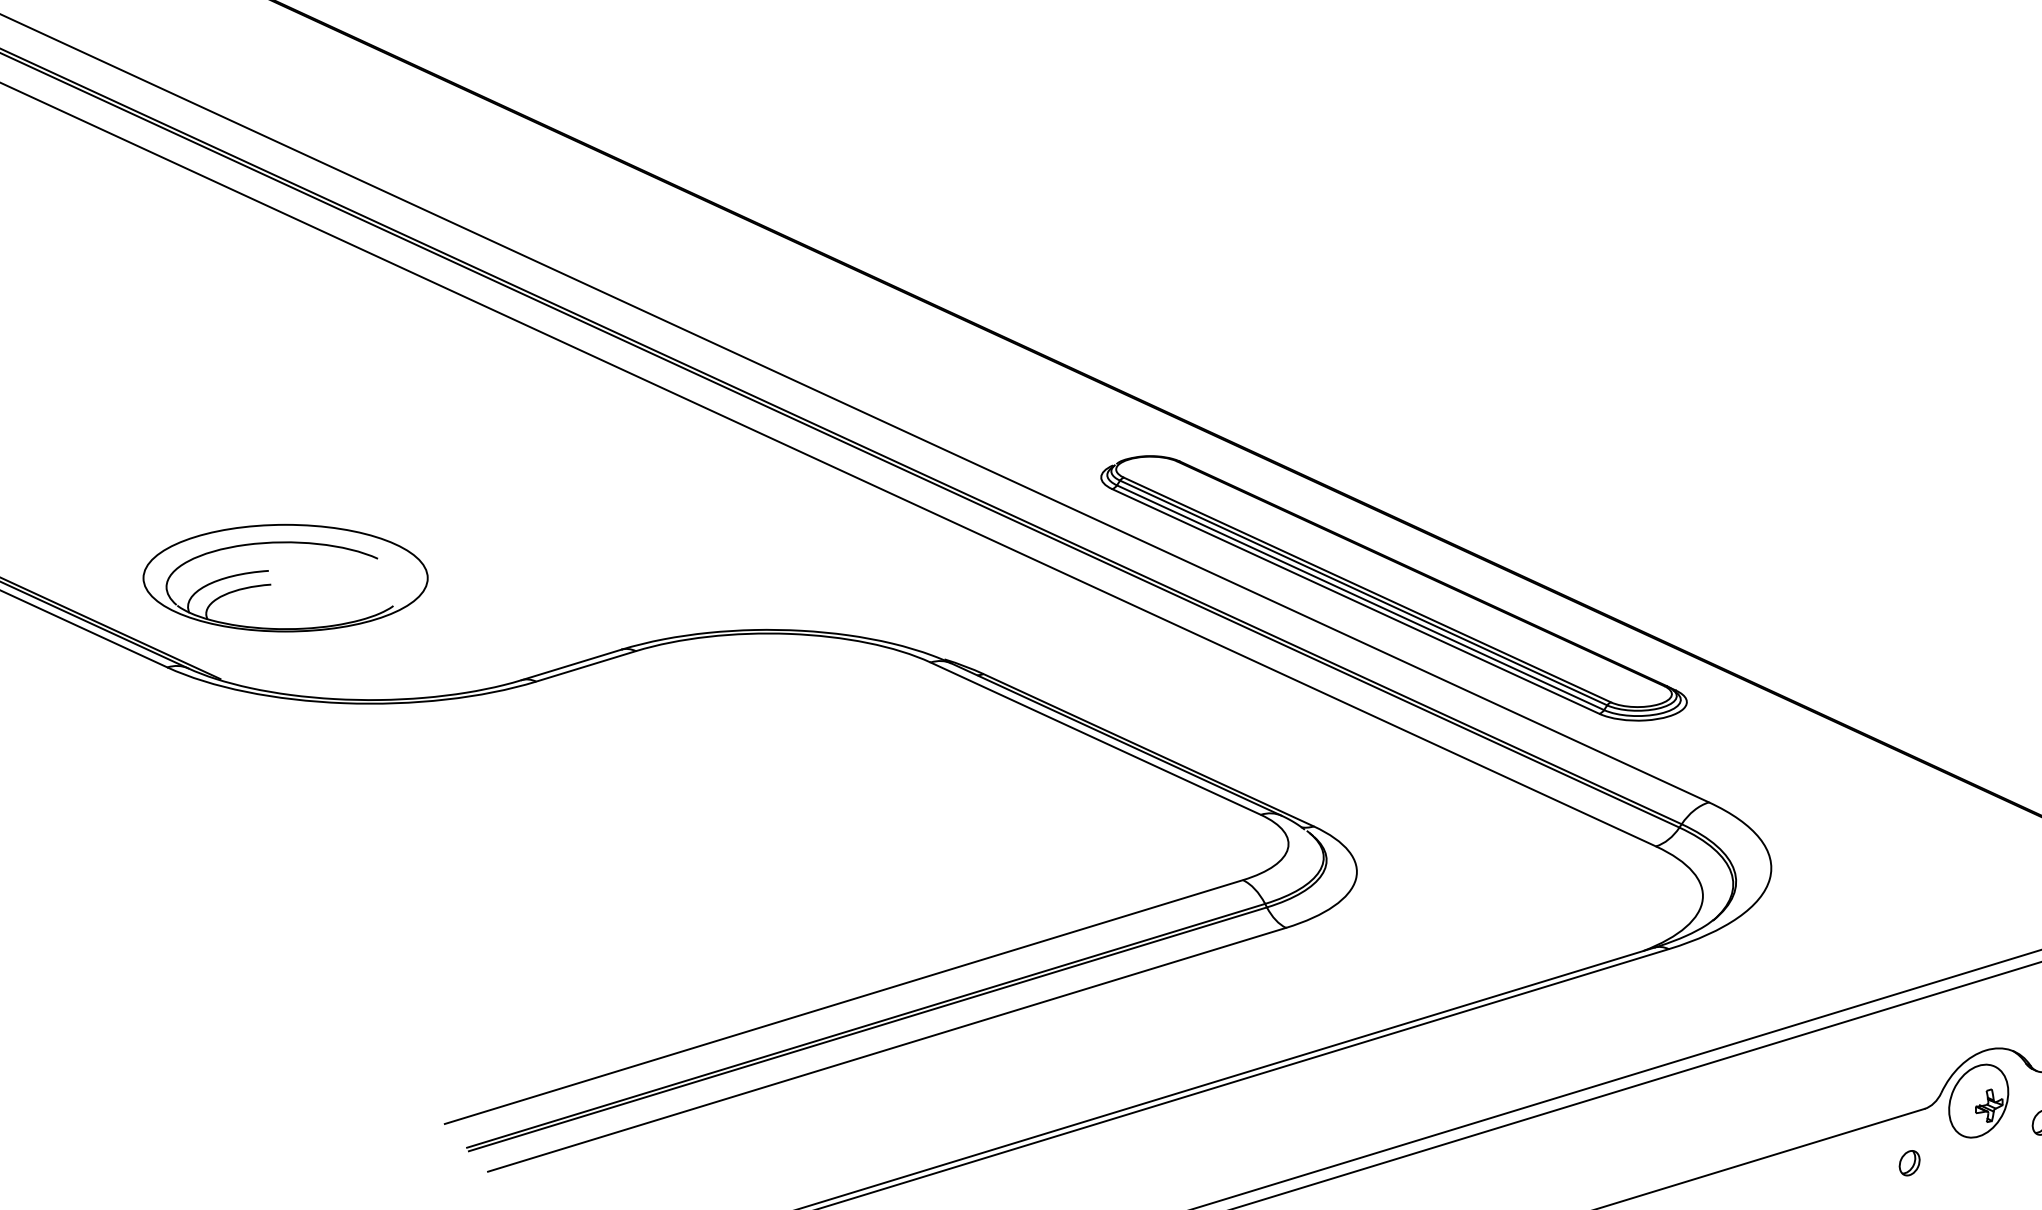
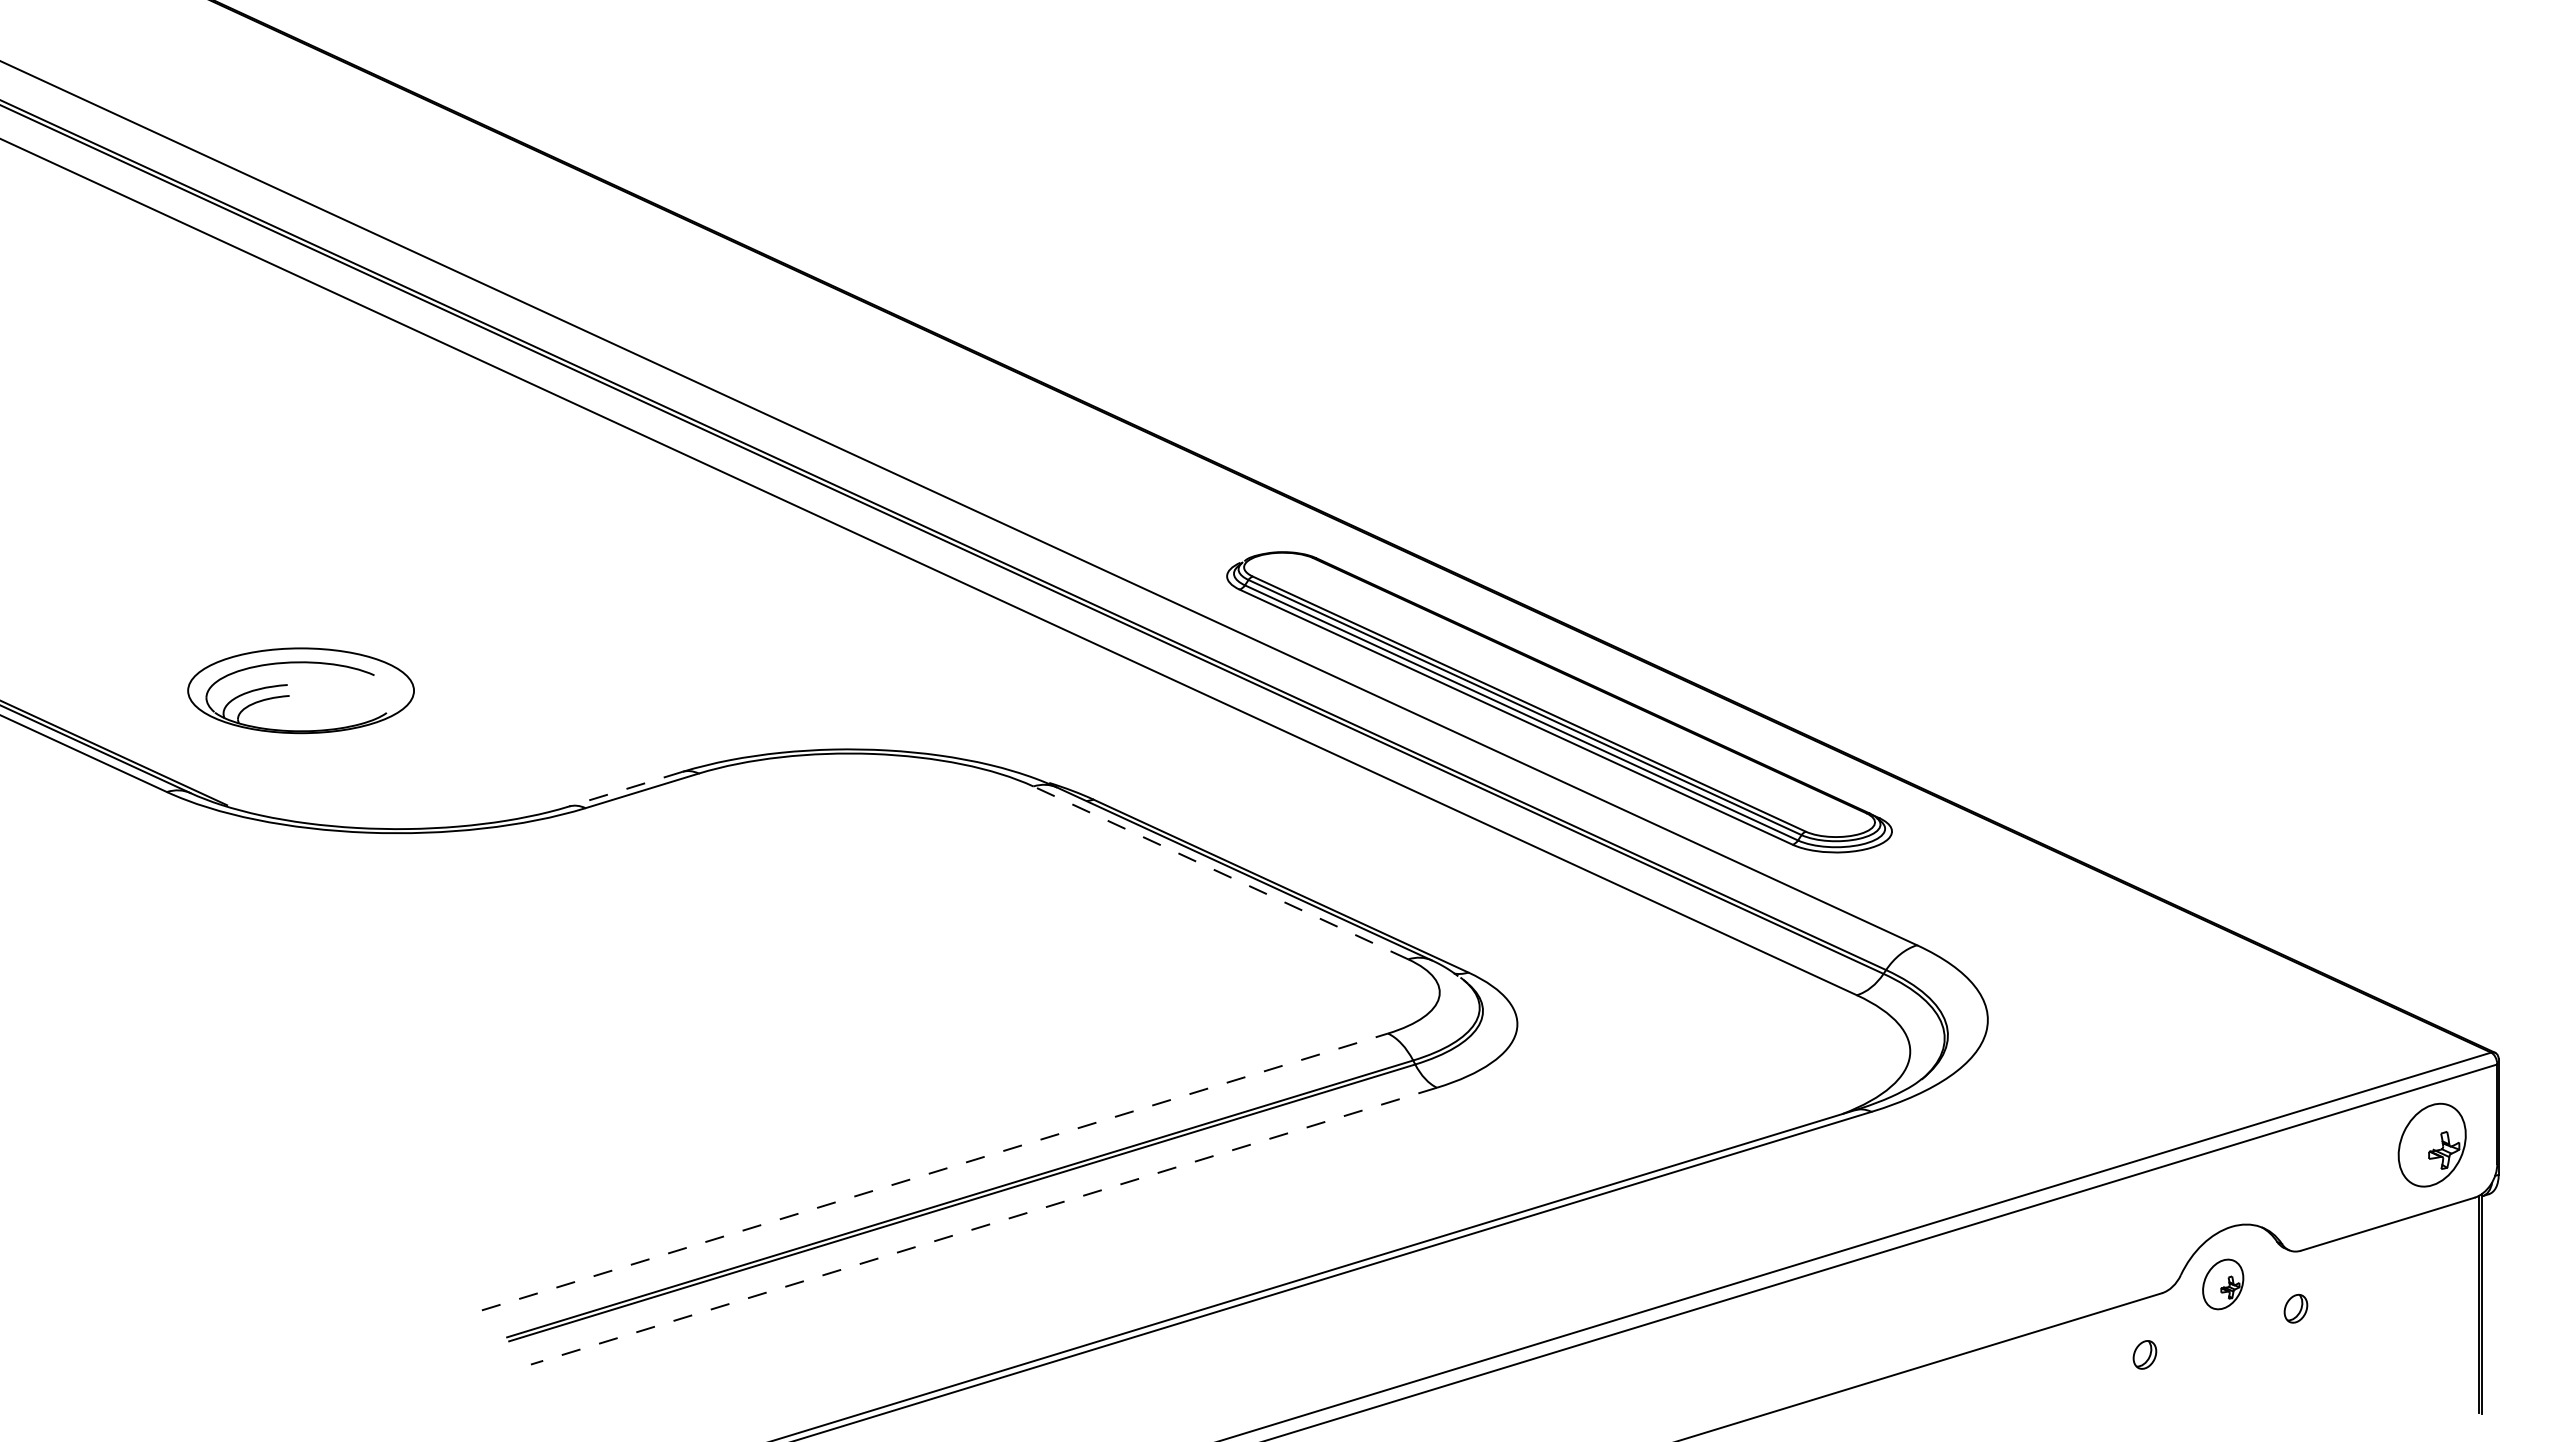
part: (285, 577) -> (300, 690), size x0.7
line: (571, 665) -> (625, 789), solid -> dashed
line: (1095, 738) -> (1220, 872), solid -> dashed
line: (843, 1001) -> (934, 1171), solid -> dashed
line: (886, 1050) -> (983, 1226), solid -> dashed
part: (1977, 1101) -> (2222, 1284), size x0.6

